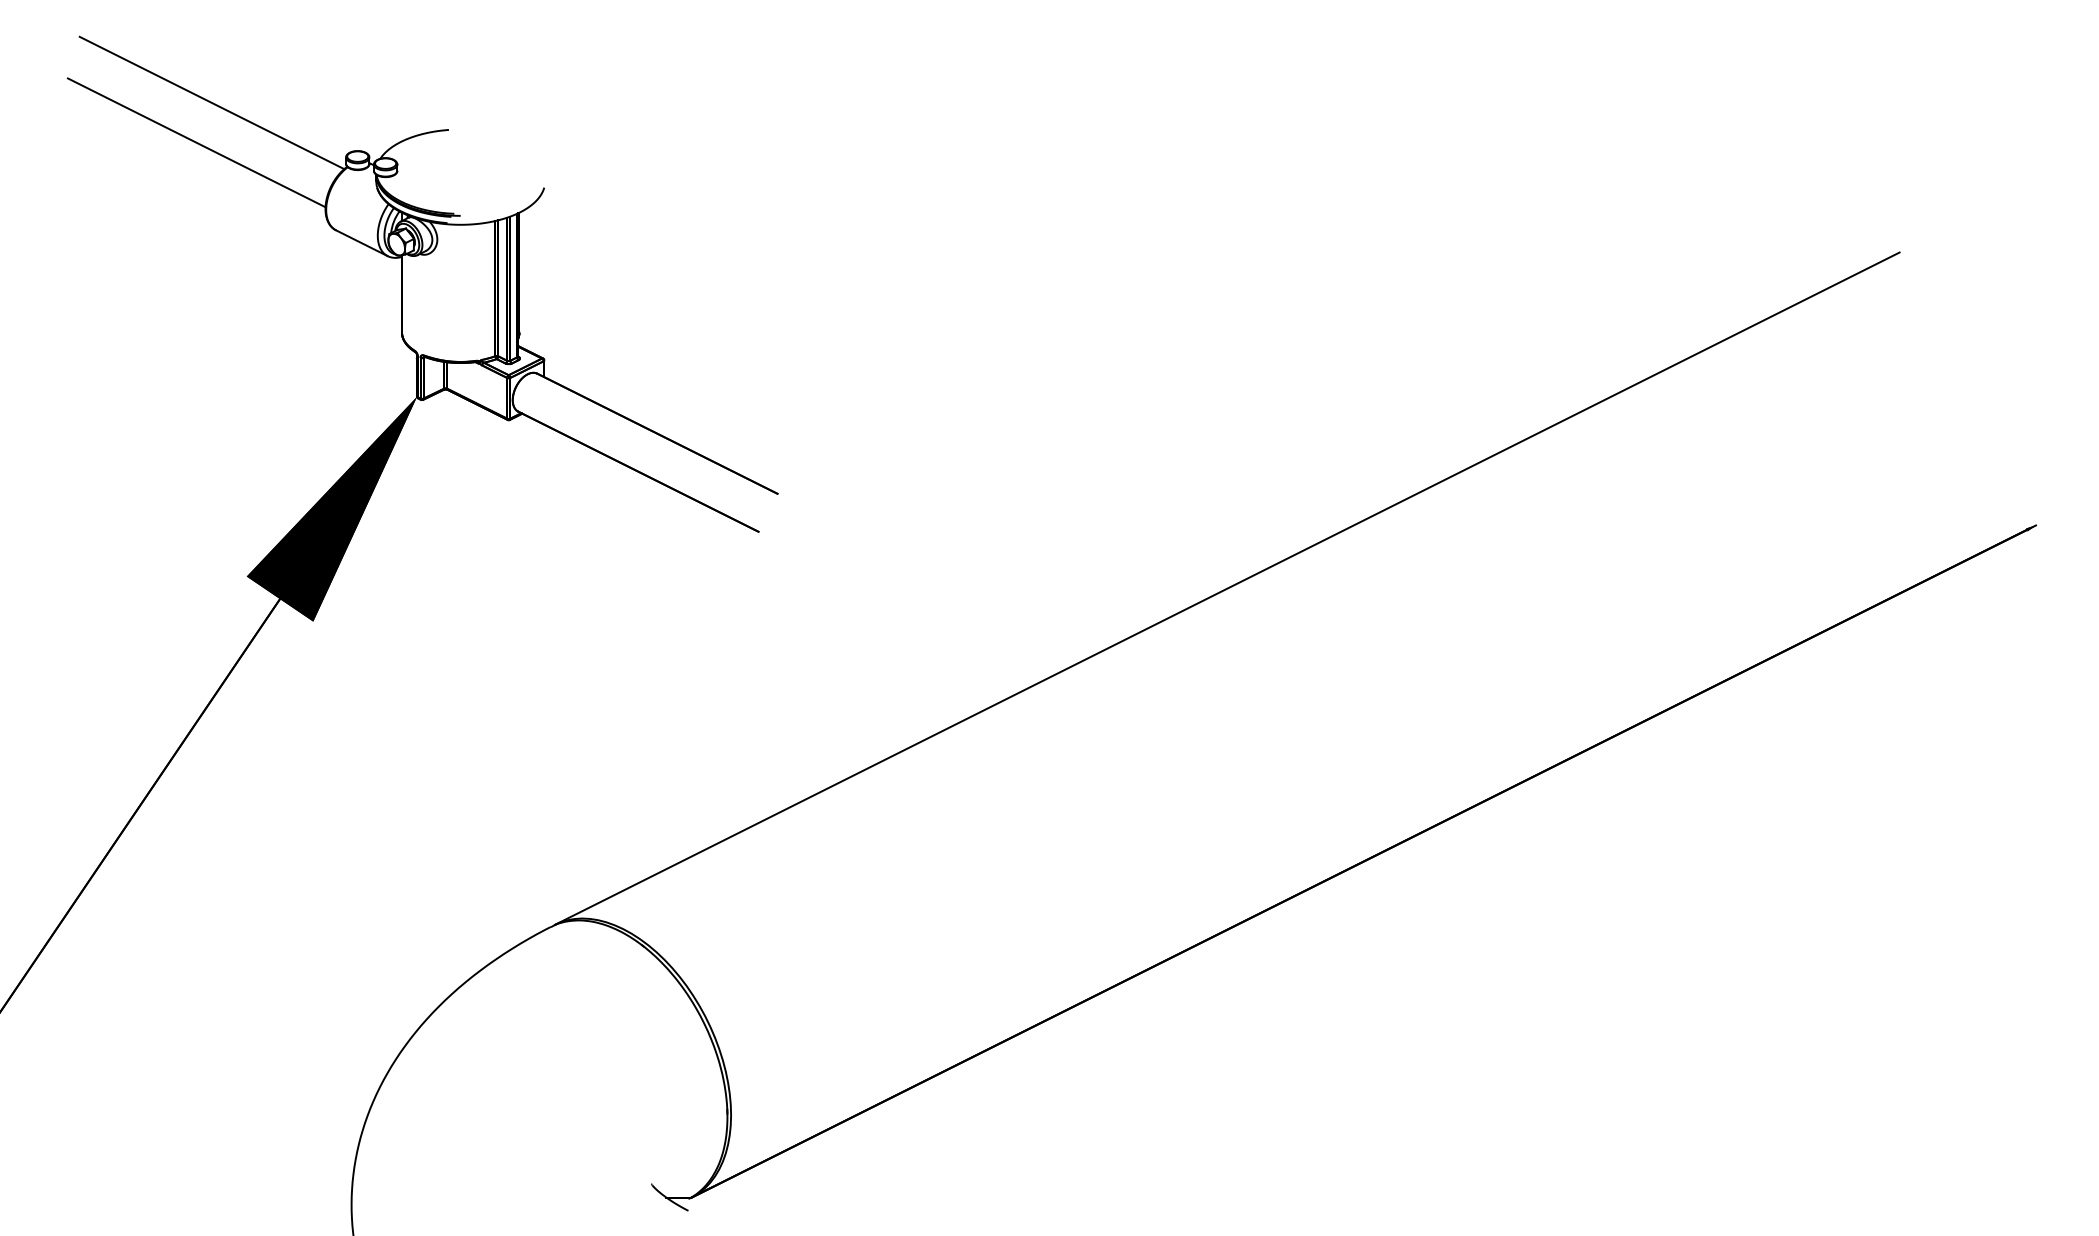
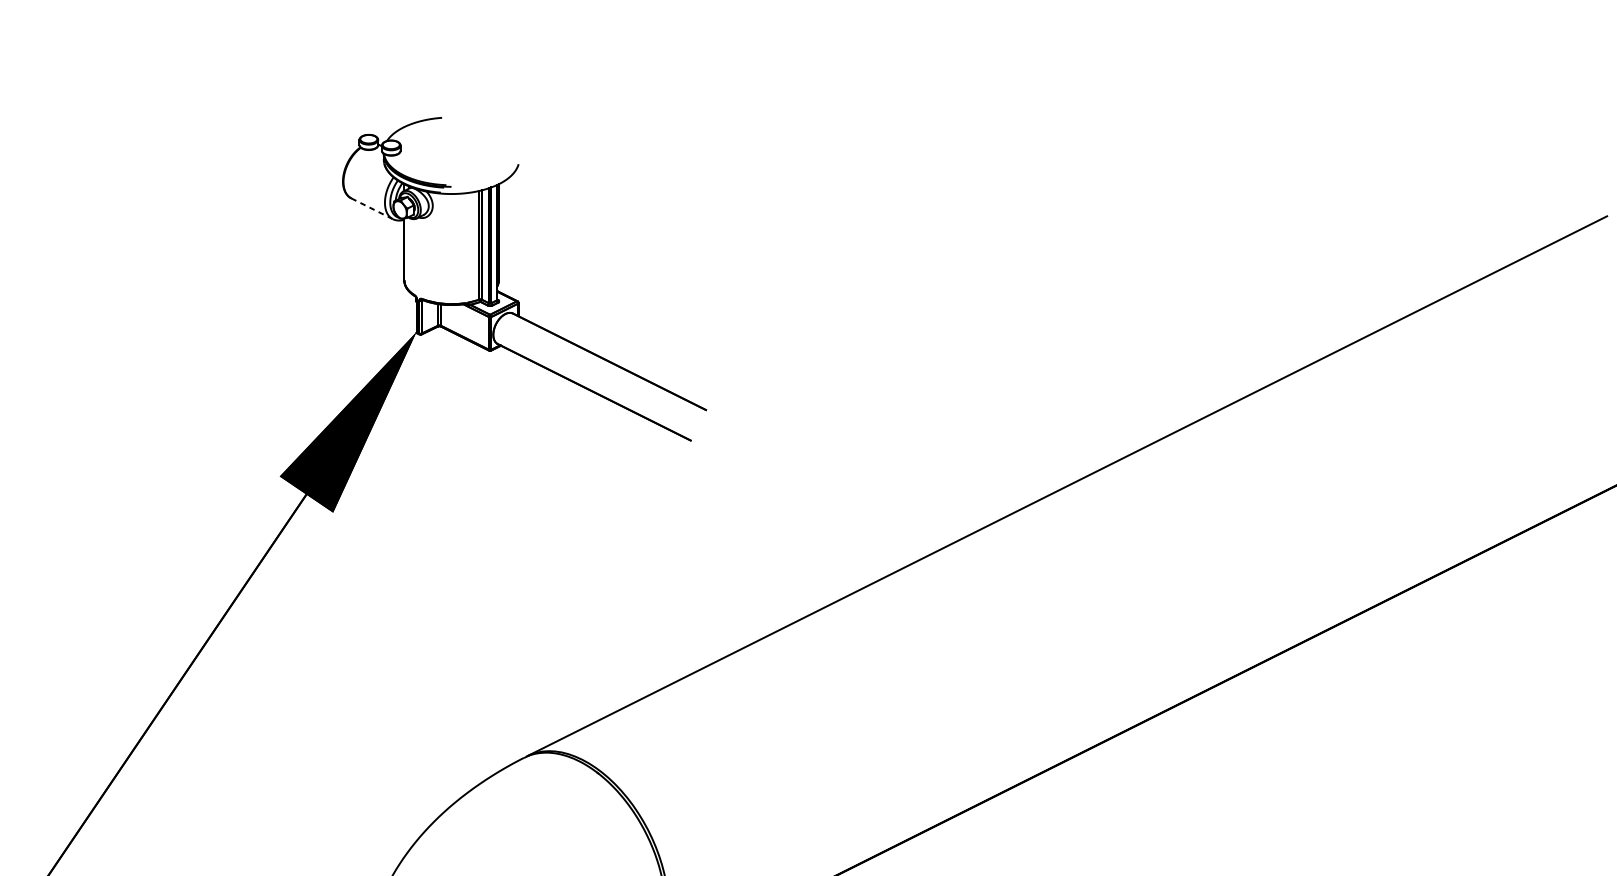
line: (211, 102) -> (251, 95), removed
line: (196, 142) -> (239, 127), removed
line: (361, 243) -> (371, 209), solid -> dashed

